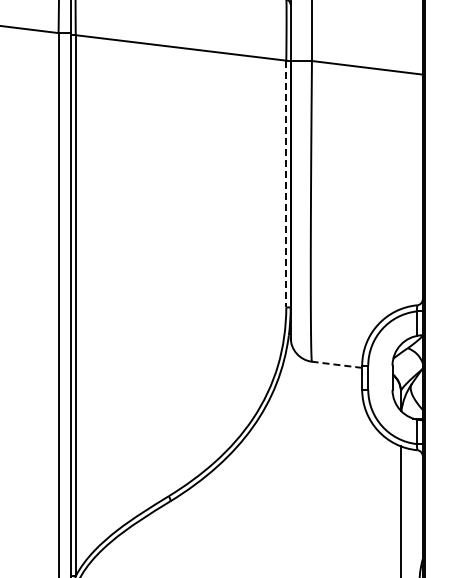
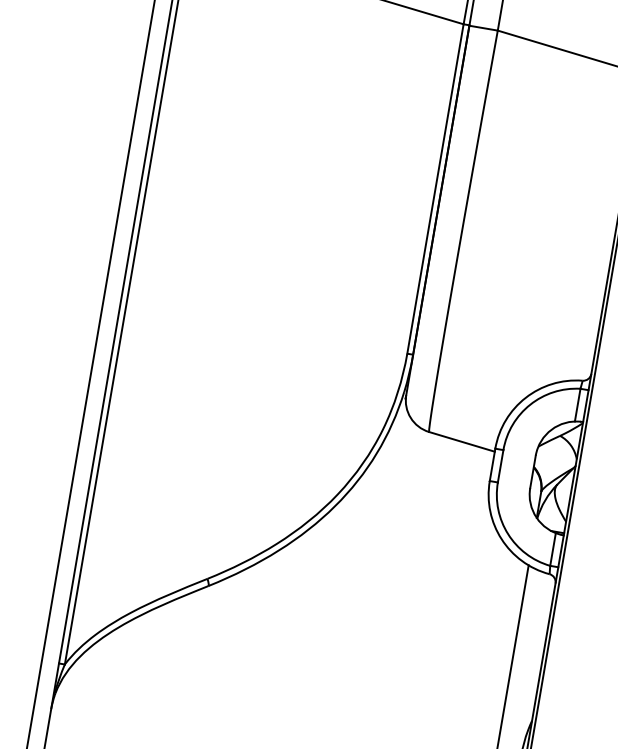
line: (286, 184) -> (435, 189), dashed -> solid
line: (336, 364) -> (461, 441), dashed -> solid

